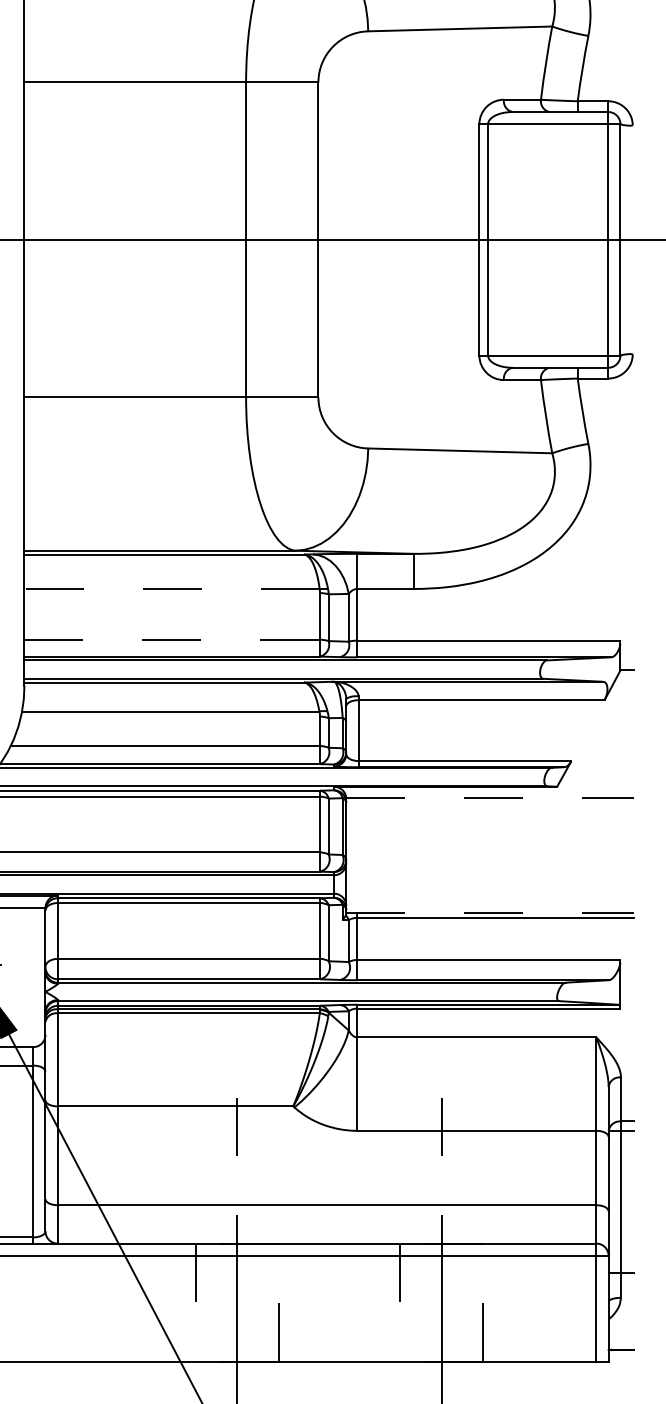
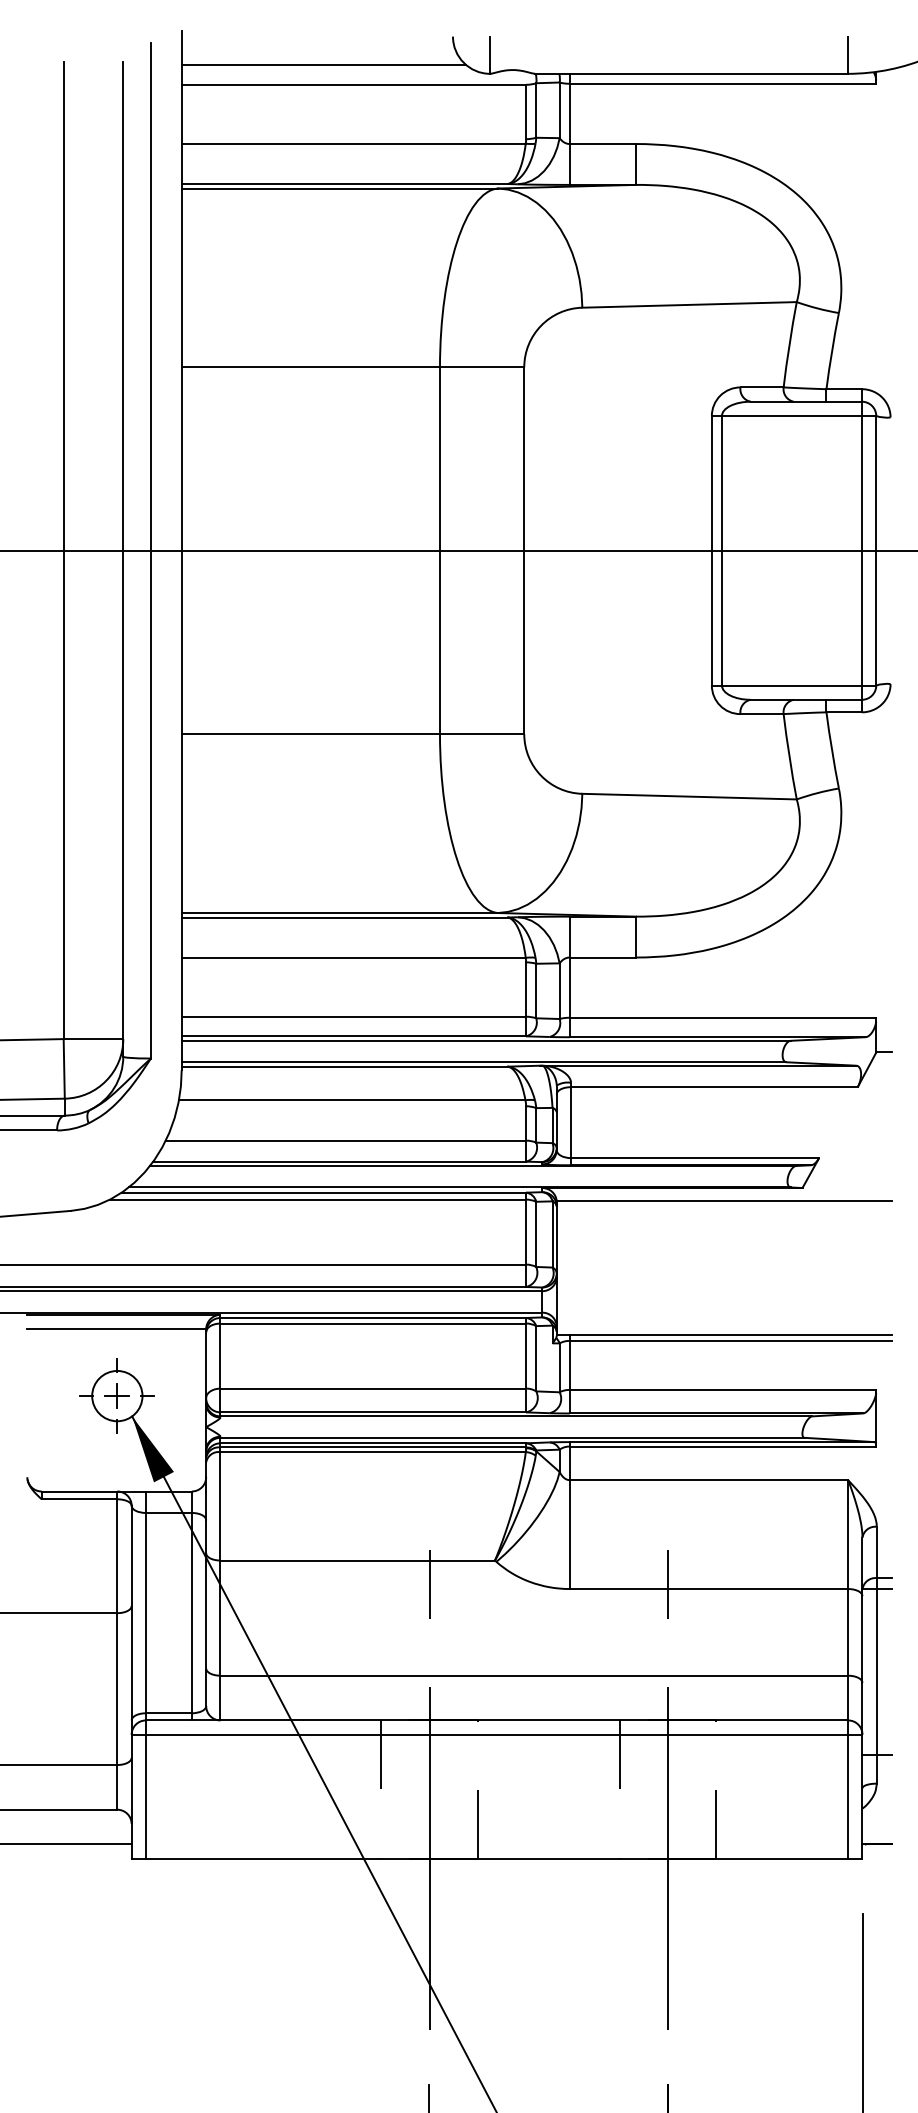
line: (171, 588) -> (353, 957), dashed -> solid
line: (172, 639) -> (354, 1016), dashed -> solid
line: (490, 798) -> (724, 1201), dashed -> solid
line: (490, 913) -> (724, 1335), dashed -> solid

